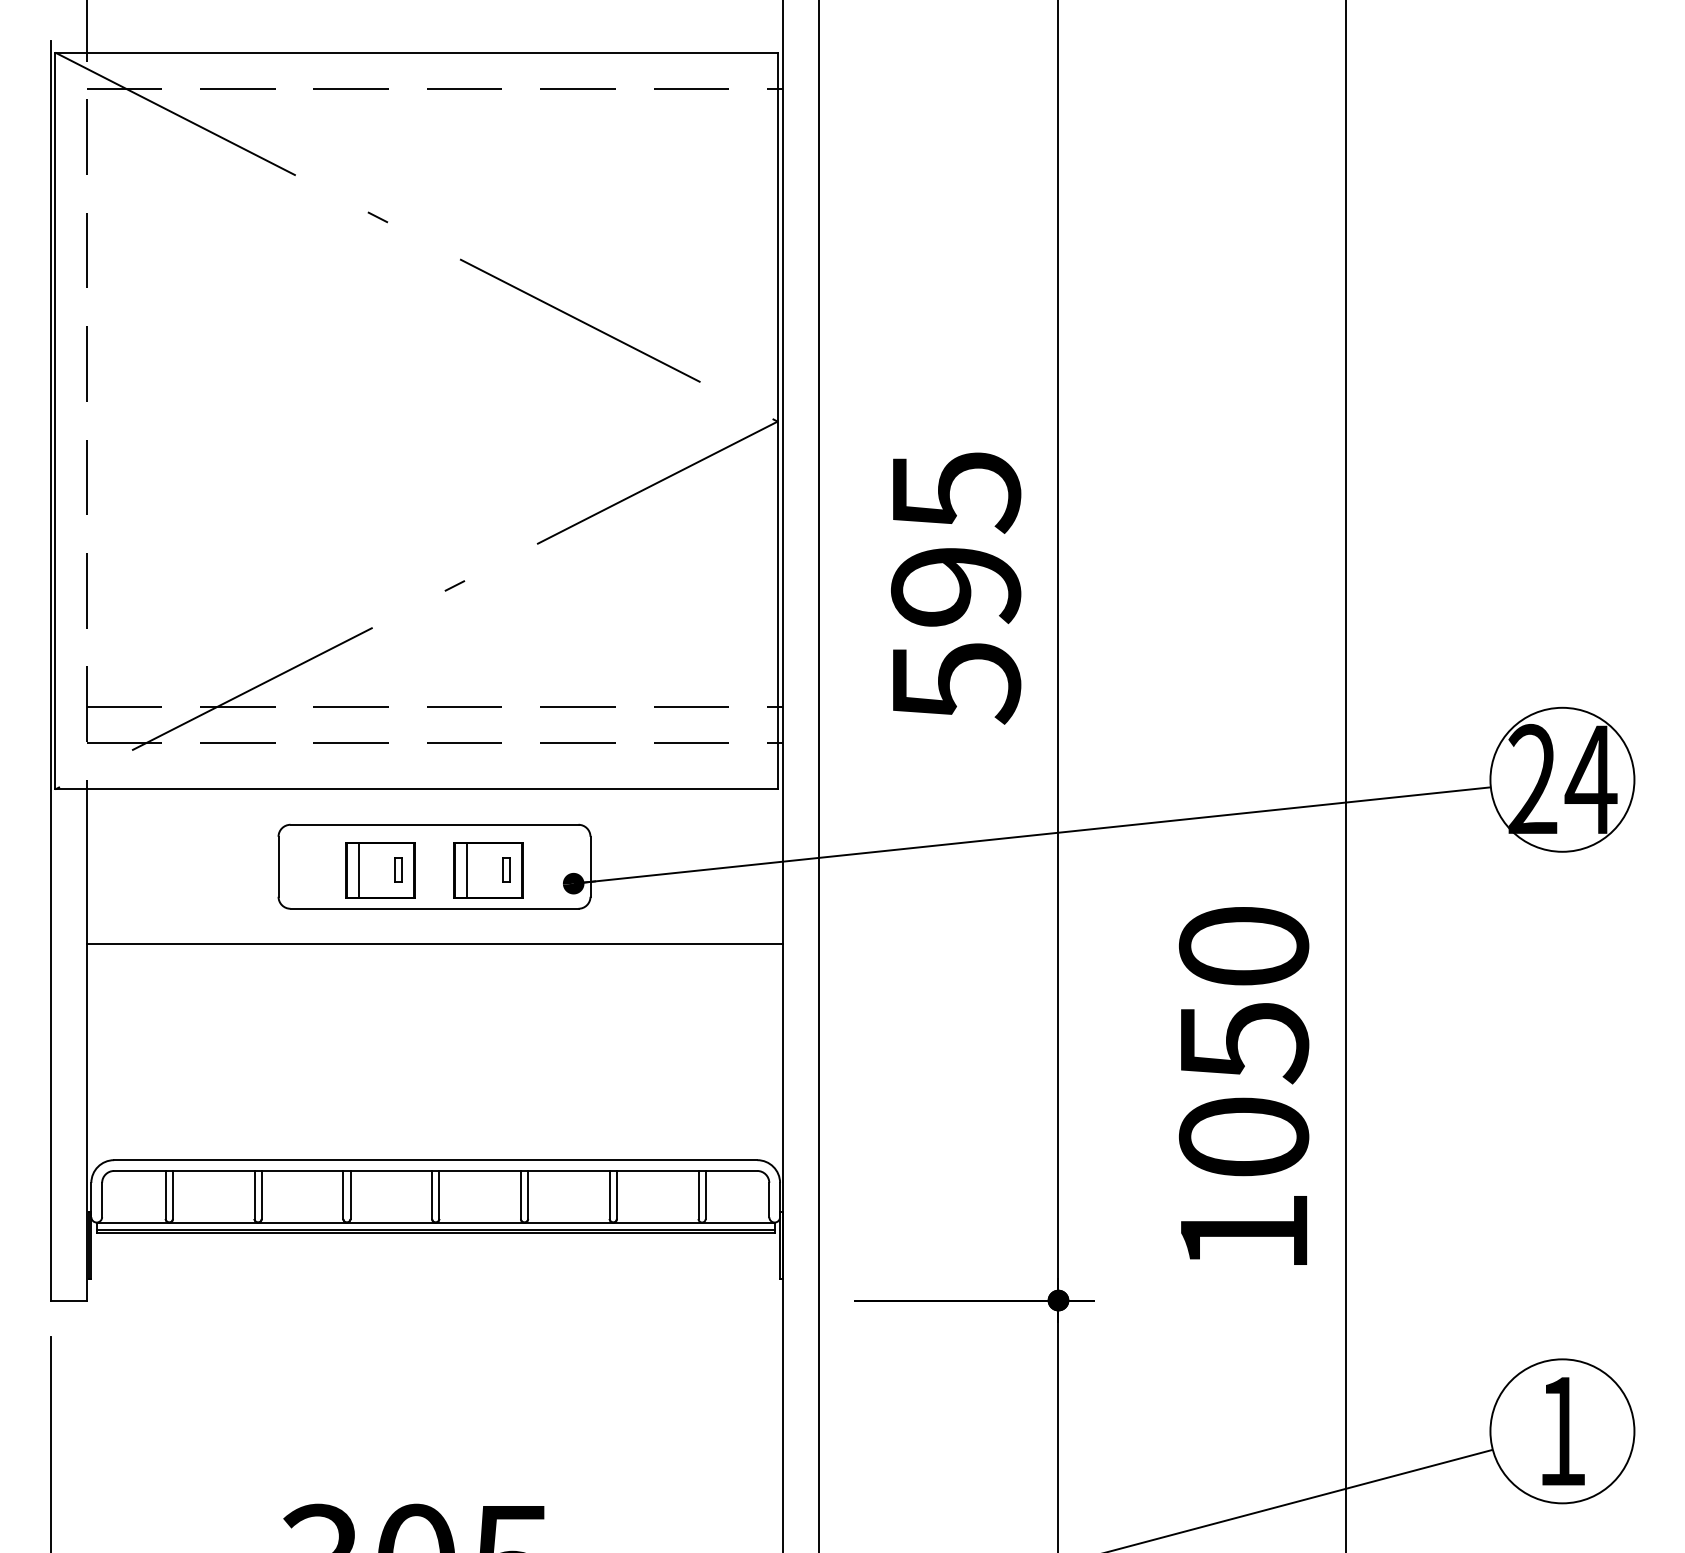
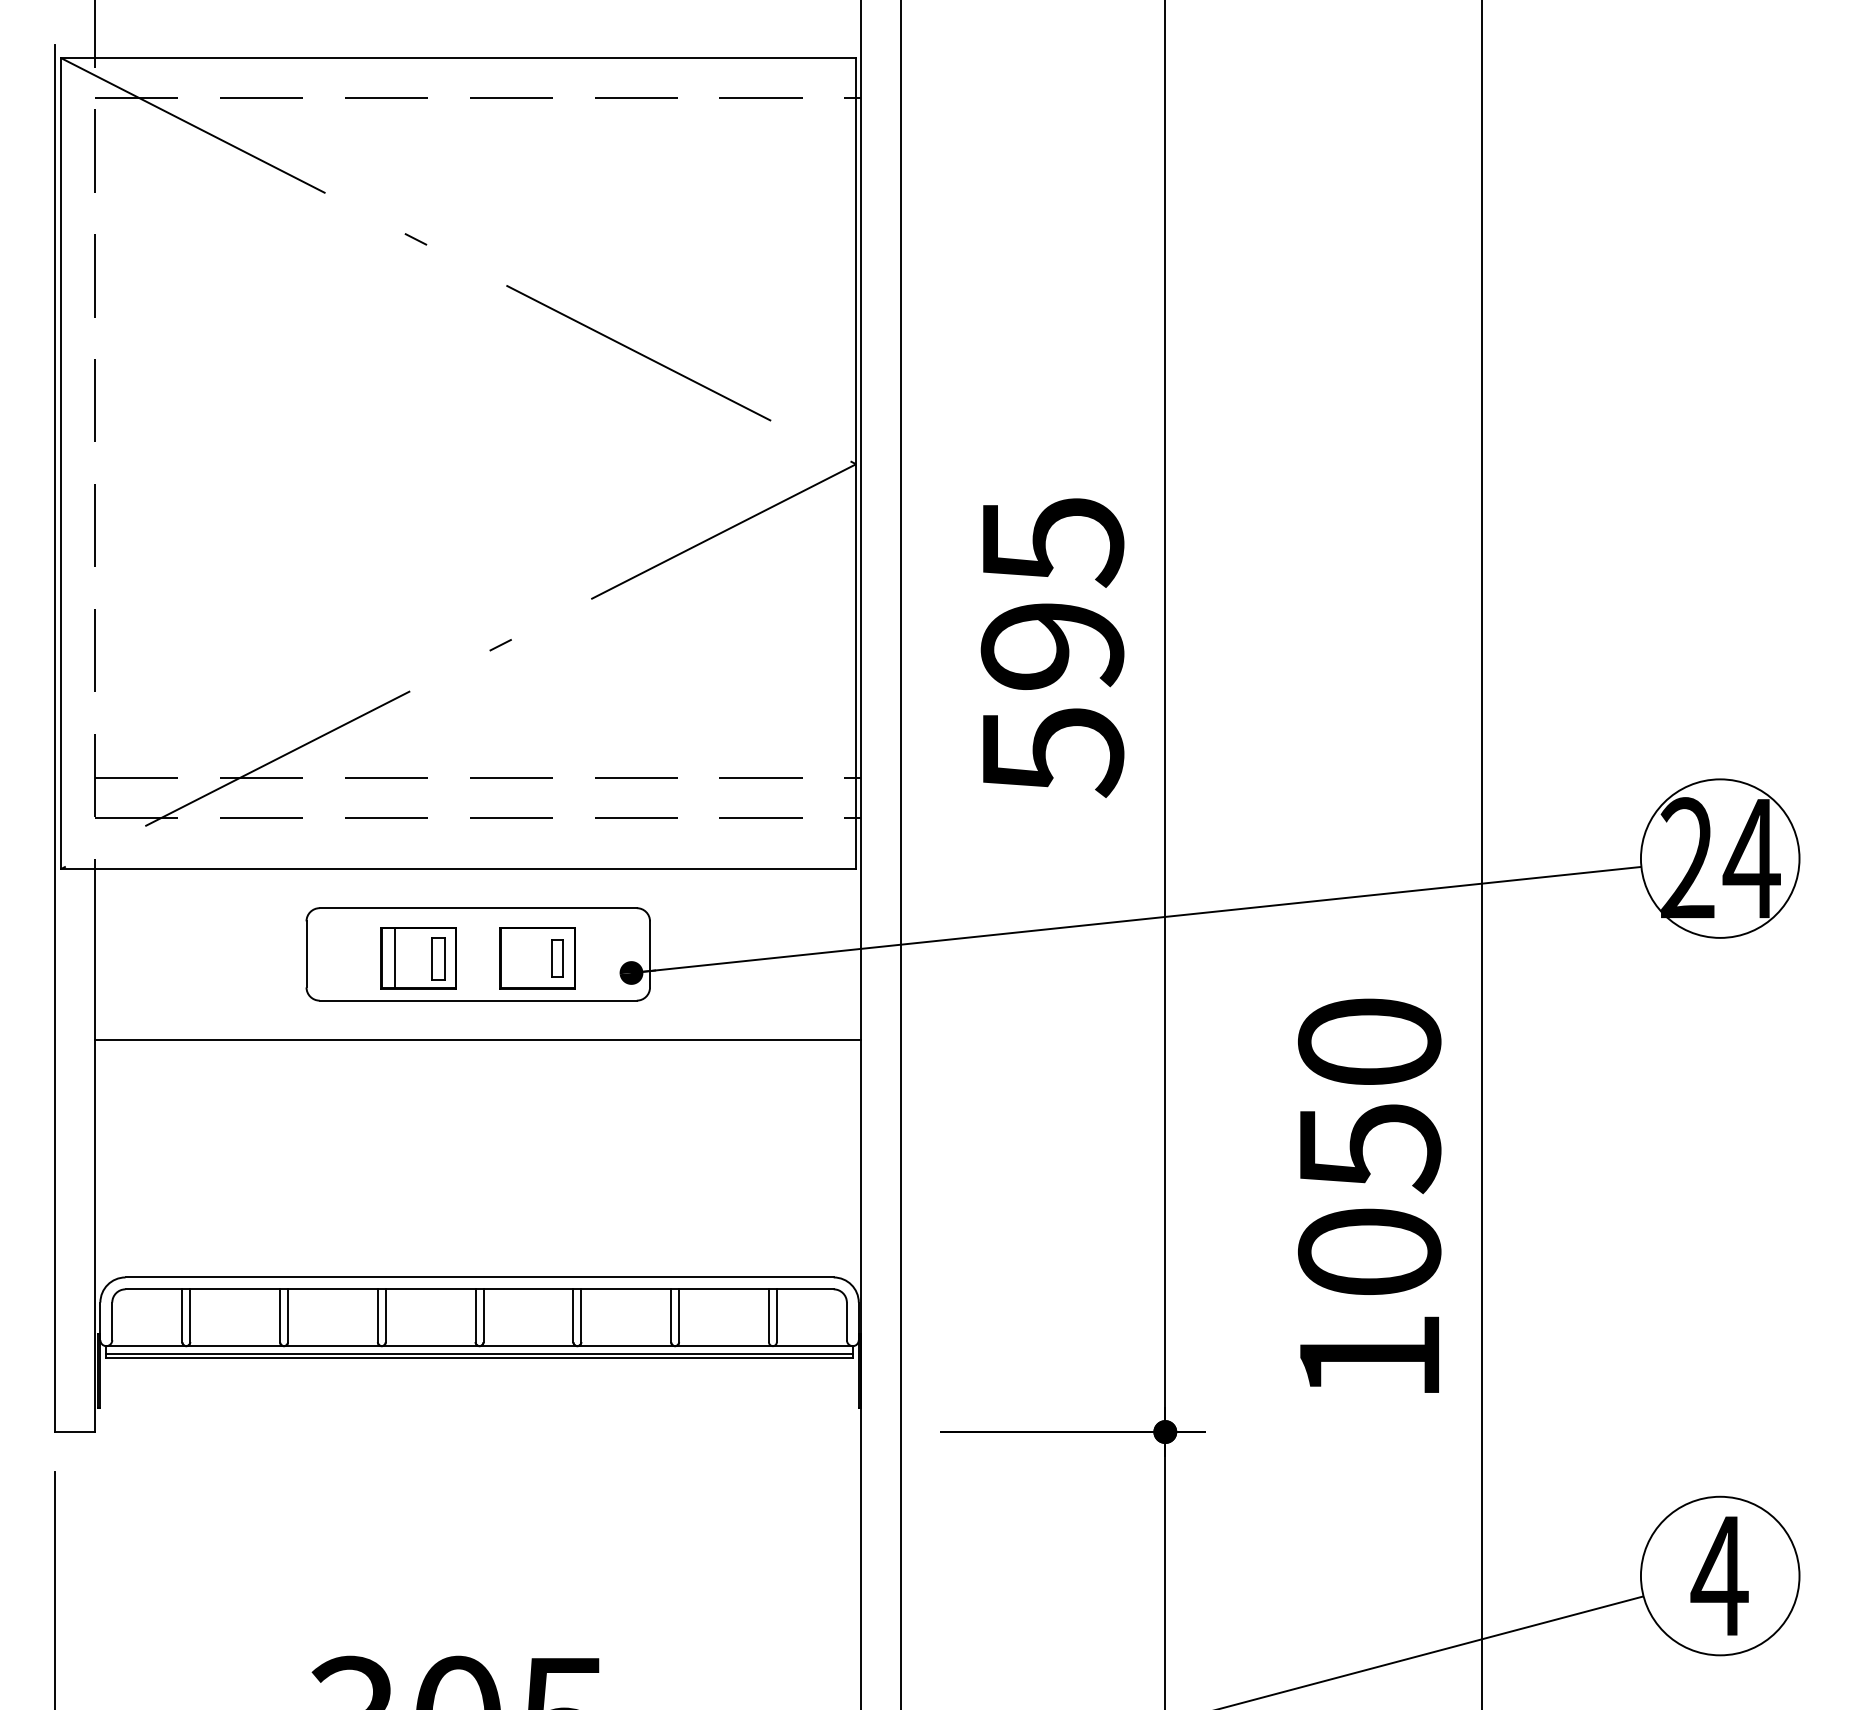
part: (398, 869) -> (438, 957), size x1.6
part: (506, 869) -> (557, 957), size x1.4
line: (466, 870) -> (513, 958), removed
text: (1561, 1431) -> (1719, 1576), 1 -> 4

